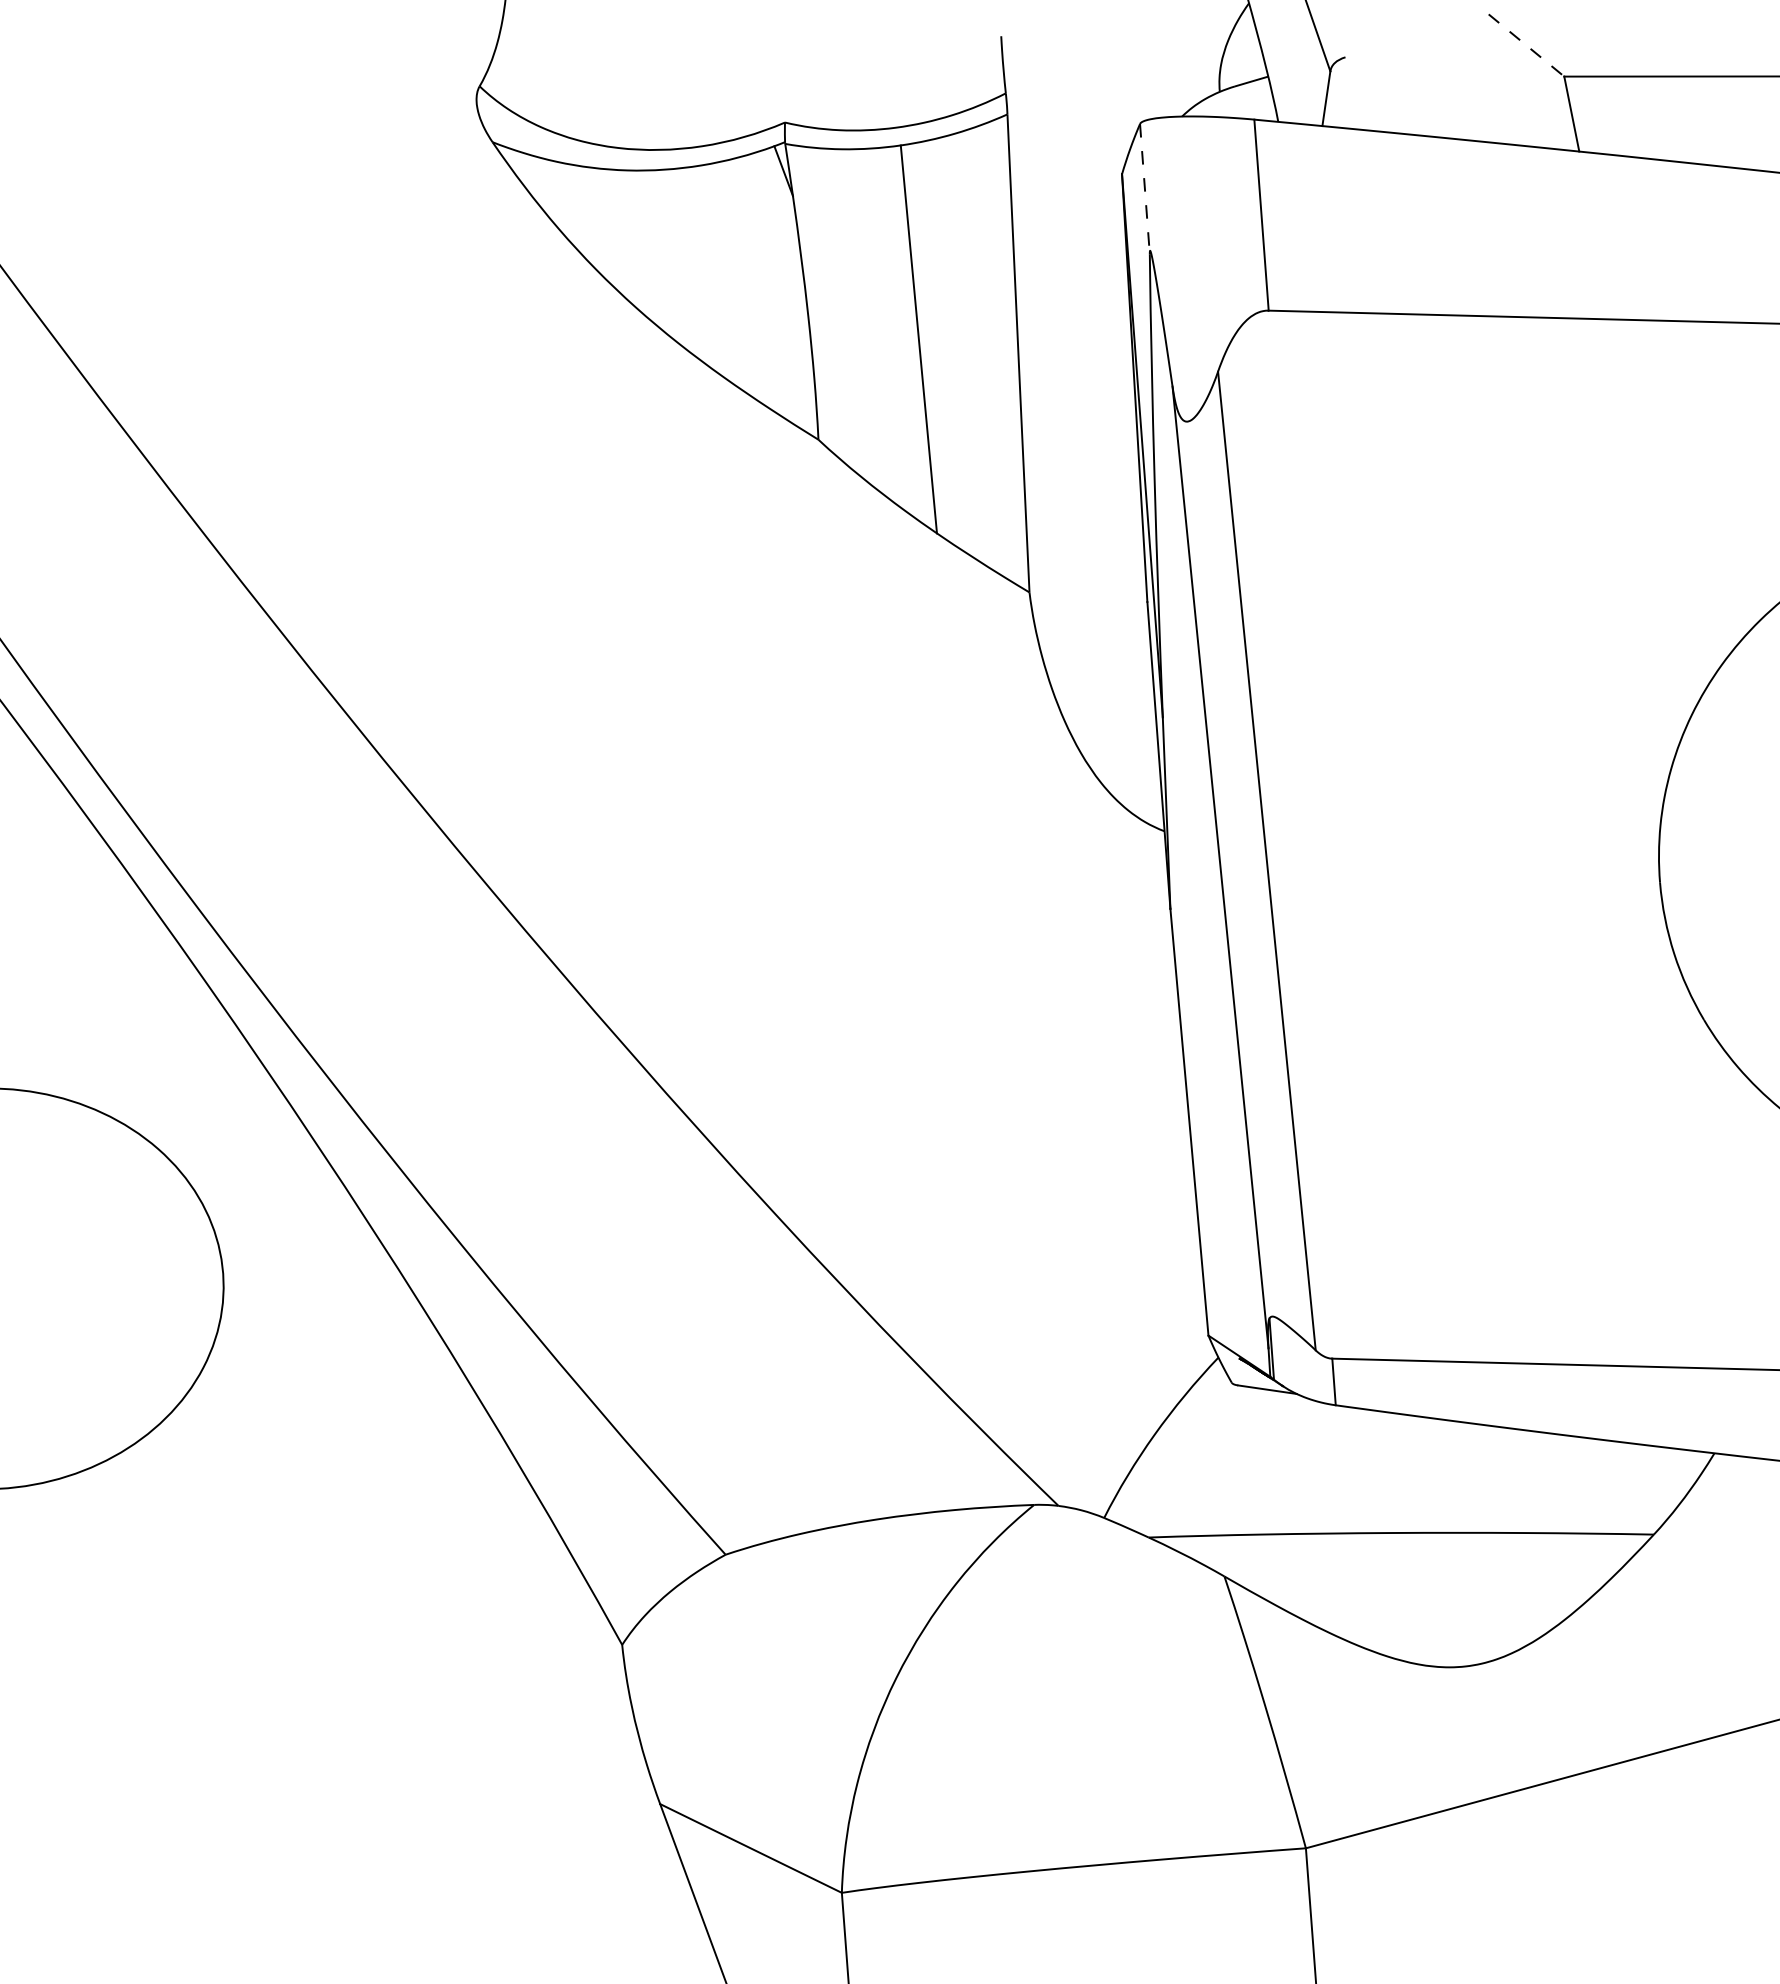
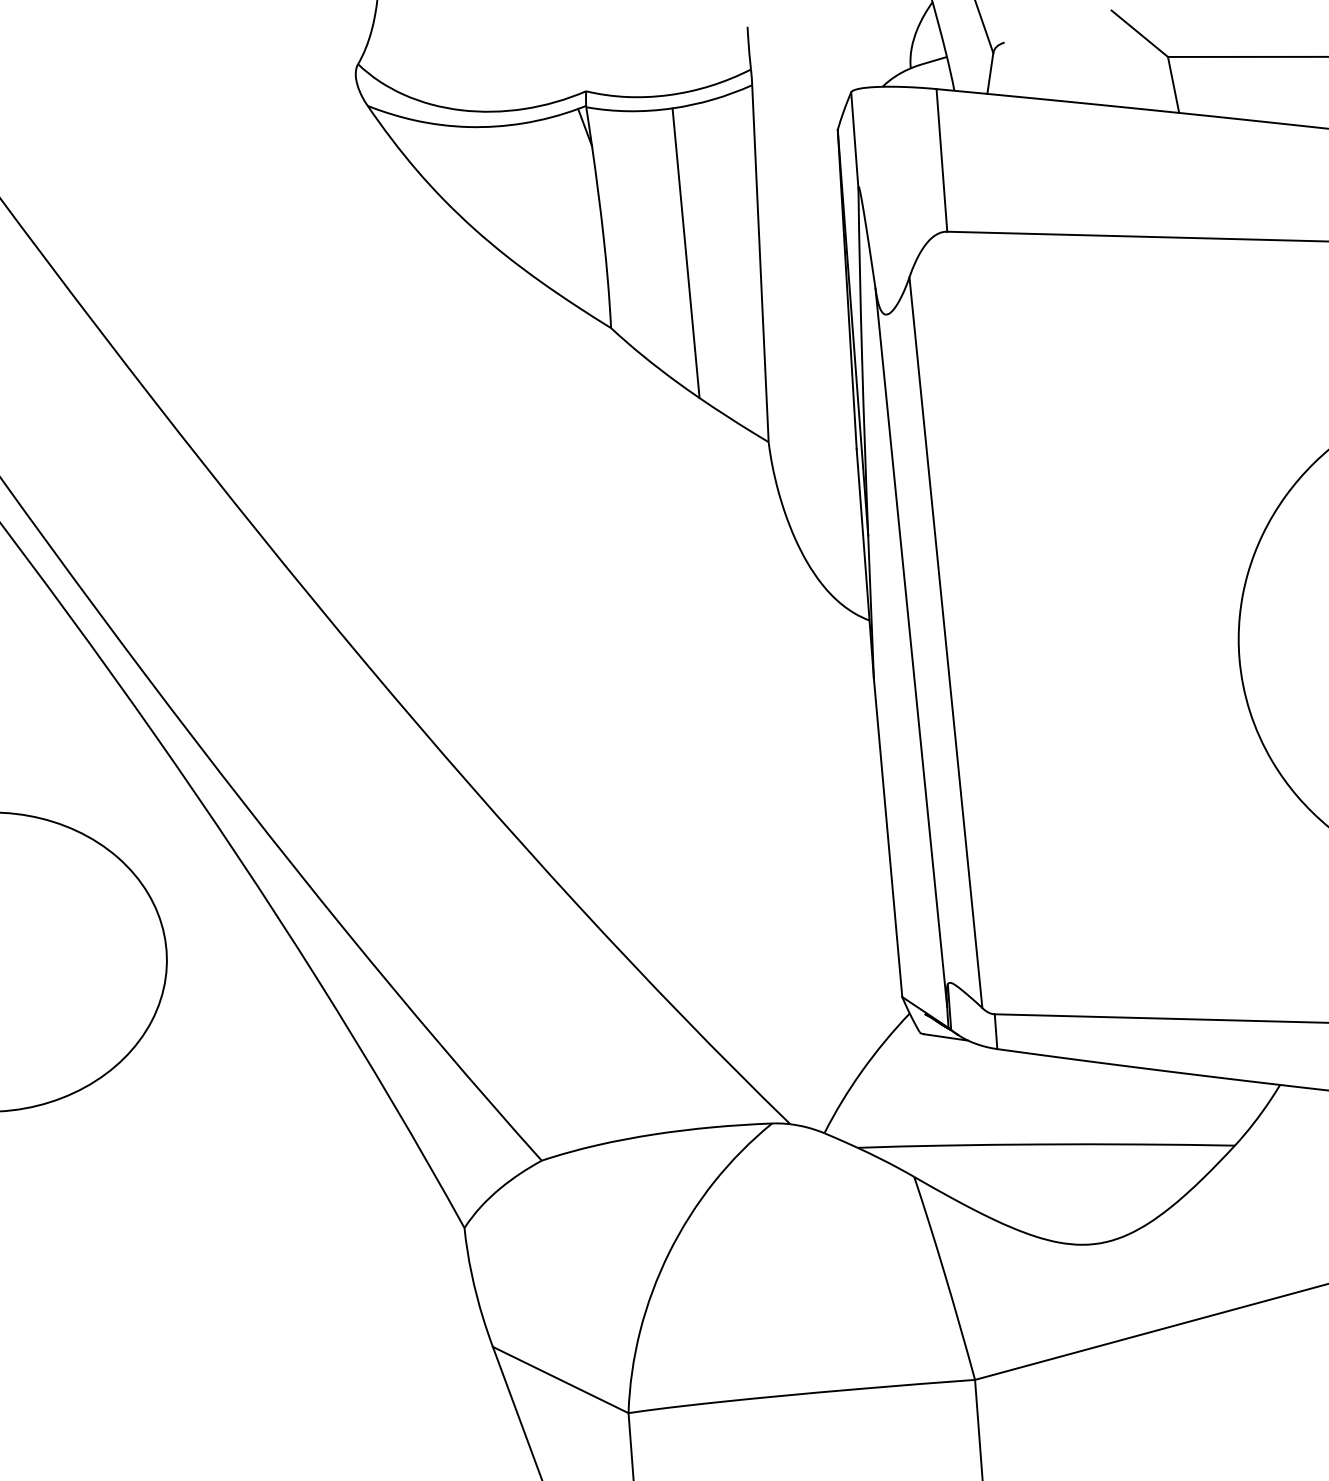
line: (1526, 45) -> (1139, 33), dashed -> solid
line: (1144, 189) -> (854, 141), dashed -> solid

